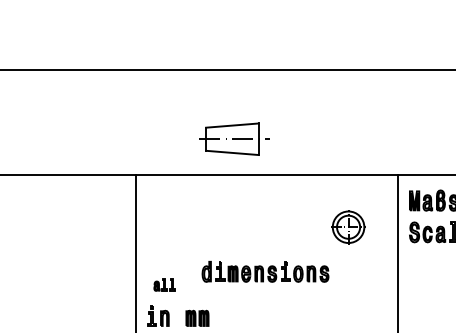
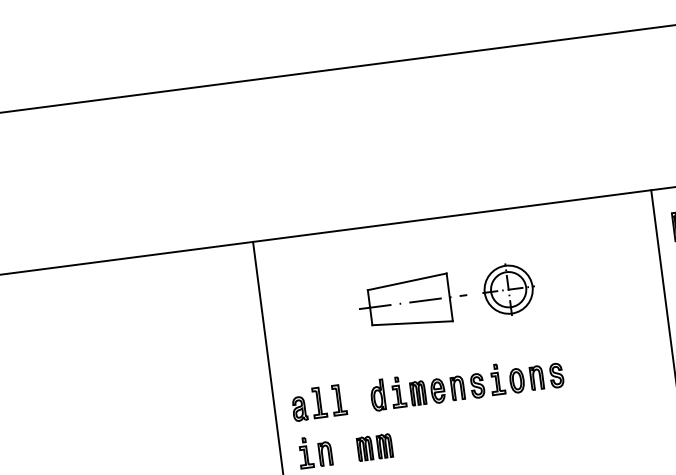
part: (234, 138) -> (412, 300), moved
part: (348, 227) -> (508, 290), moved
part: (265, 271) -> (466, 383), moved
part: (164, 284) -> (318, 402), size x1.67

